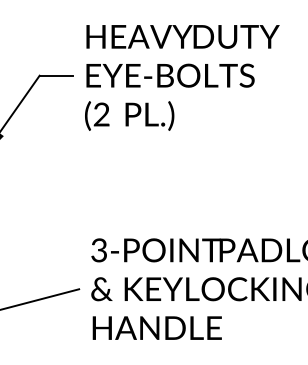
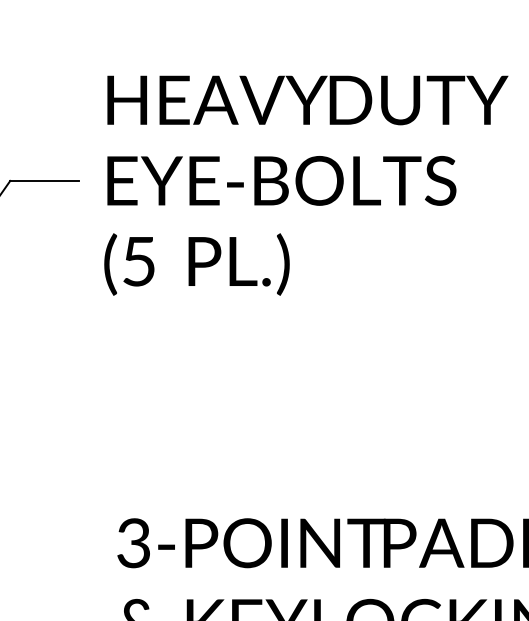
text: (101, 114) -> (138, 261), (2 -> (5

